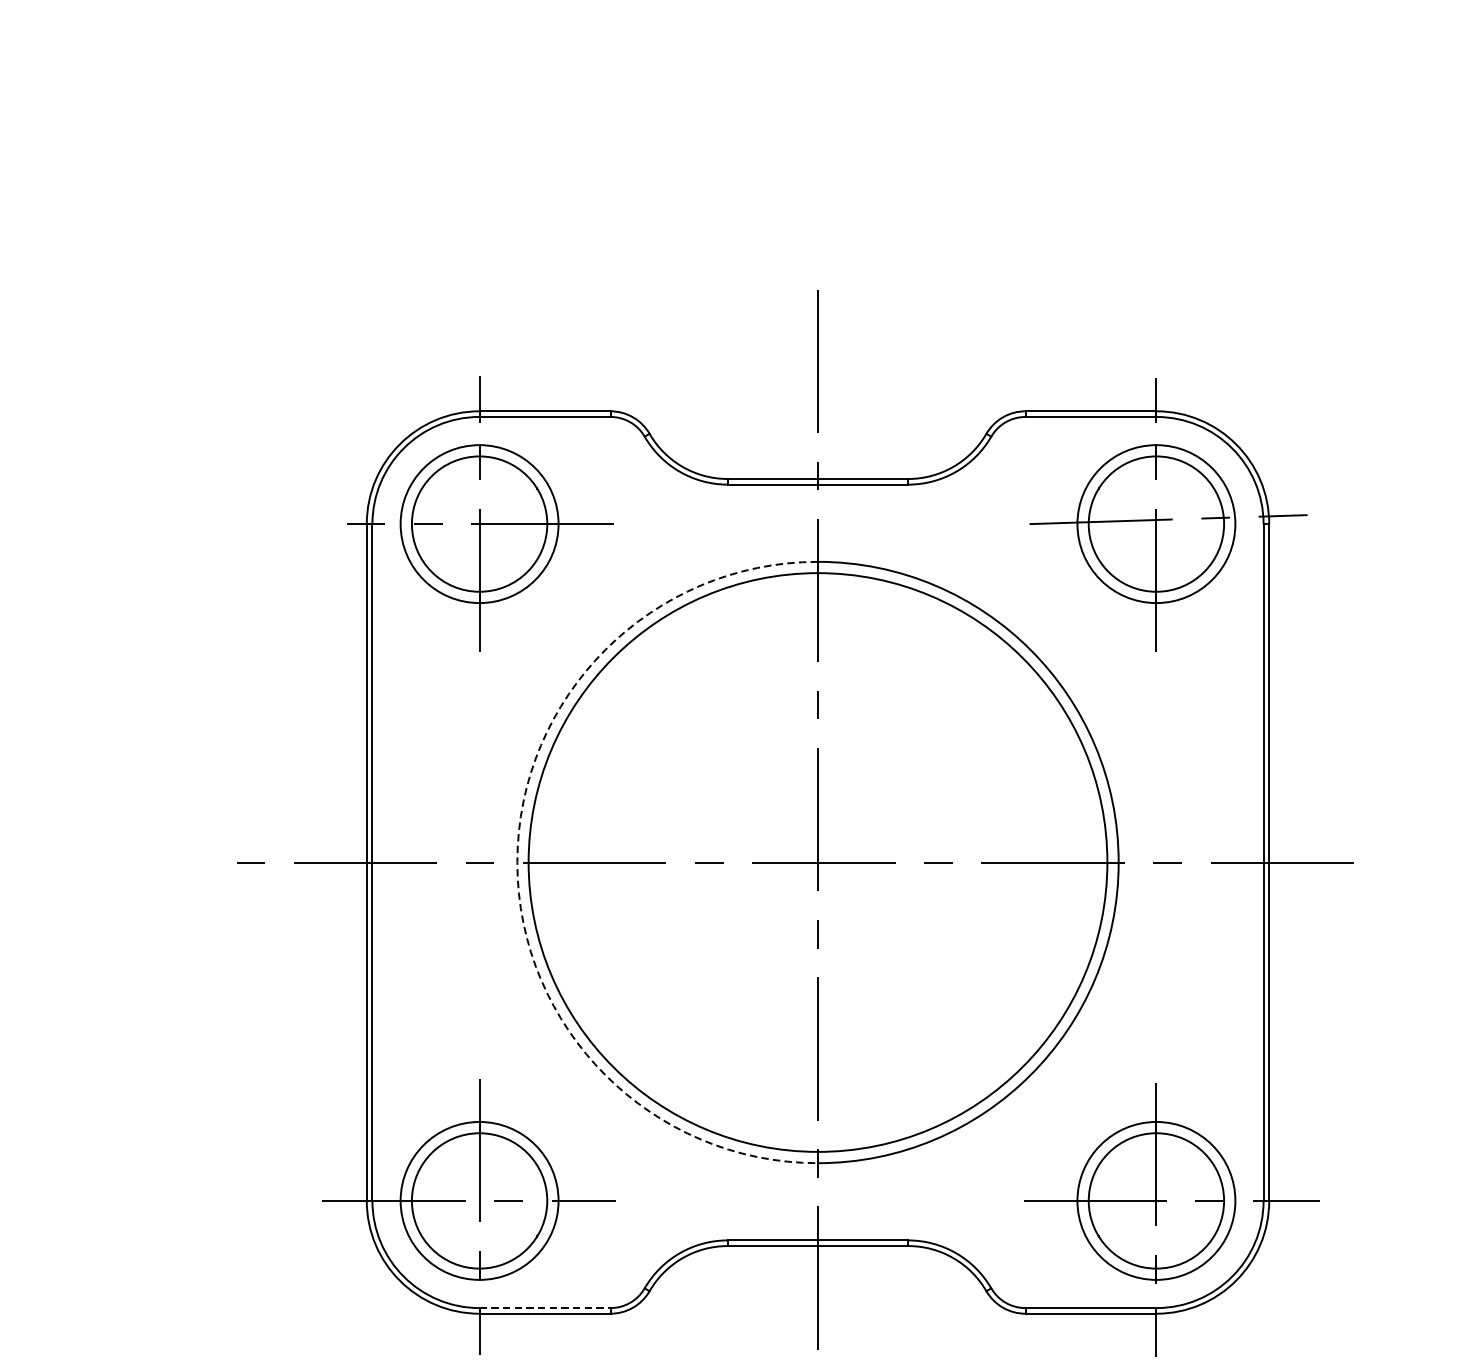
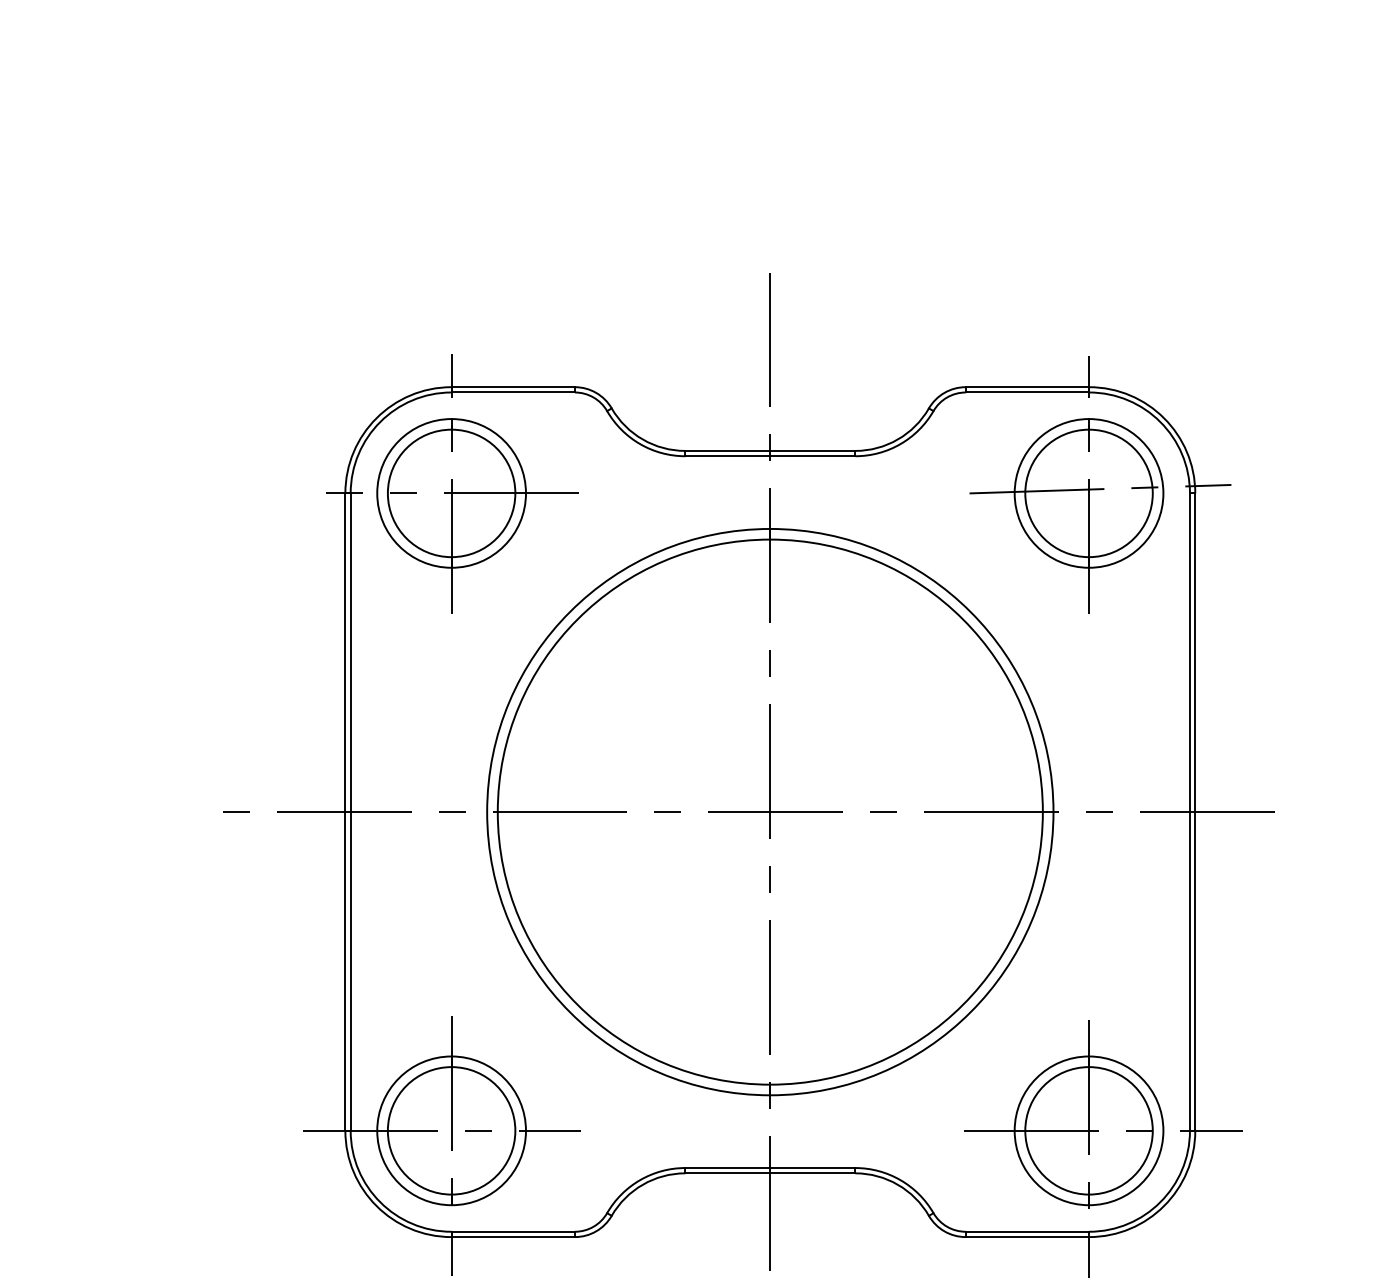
arc: (517, 862) -> (487, 812), dashed -> solid
line: (545, 1307) -> (513, 1231), dashed -> solid

